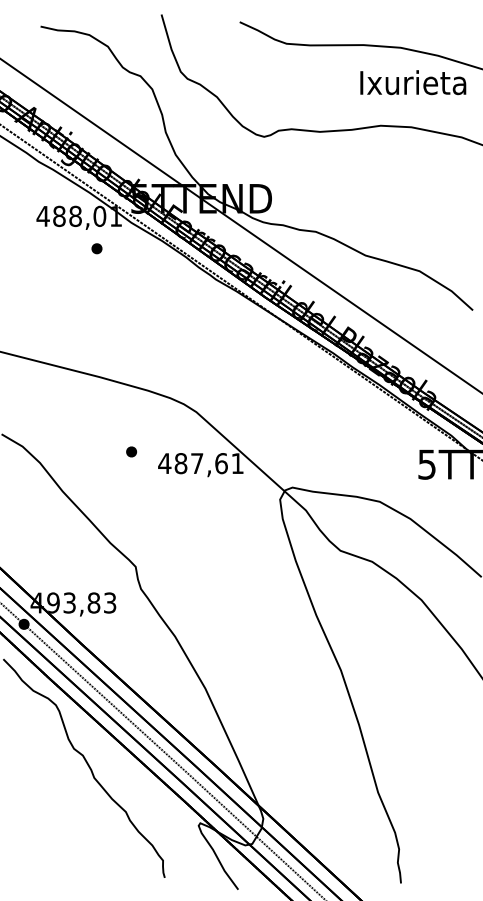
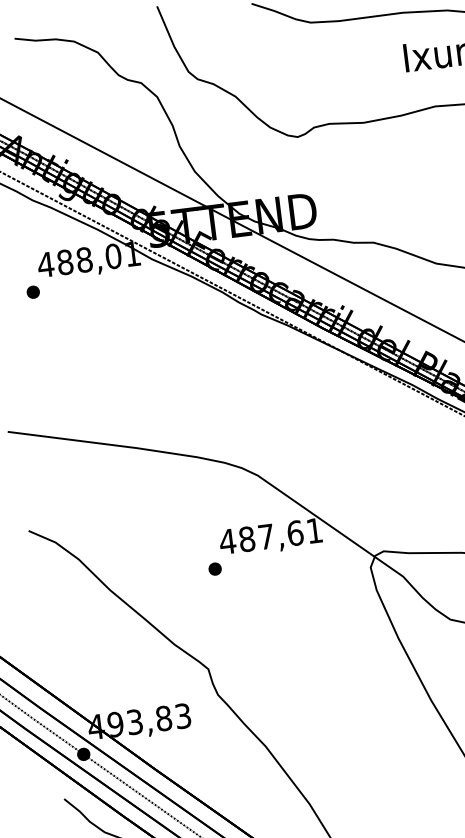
part: (96, 248) -> (32, 292), moved
part: (131, 451) -> (214, 568), moved

